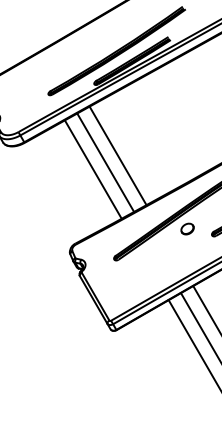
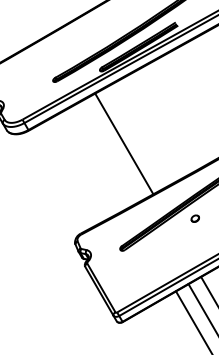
line: (105, 162) -> (111, 150), removed
line: (92, 169) -> (98, 157), removed
part: (187, 228) -> (195, 218), size x0.6

